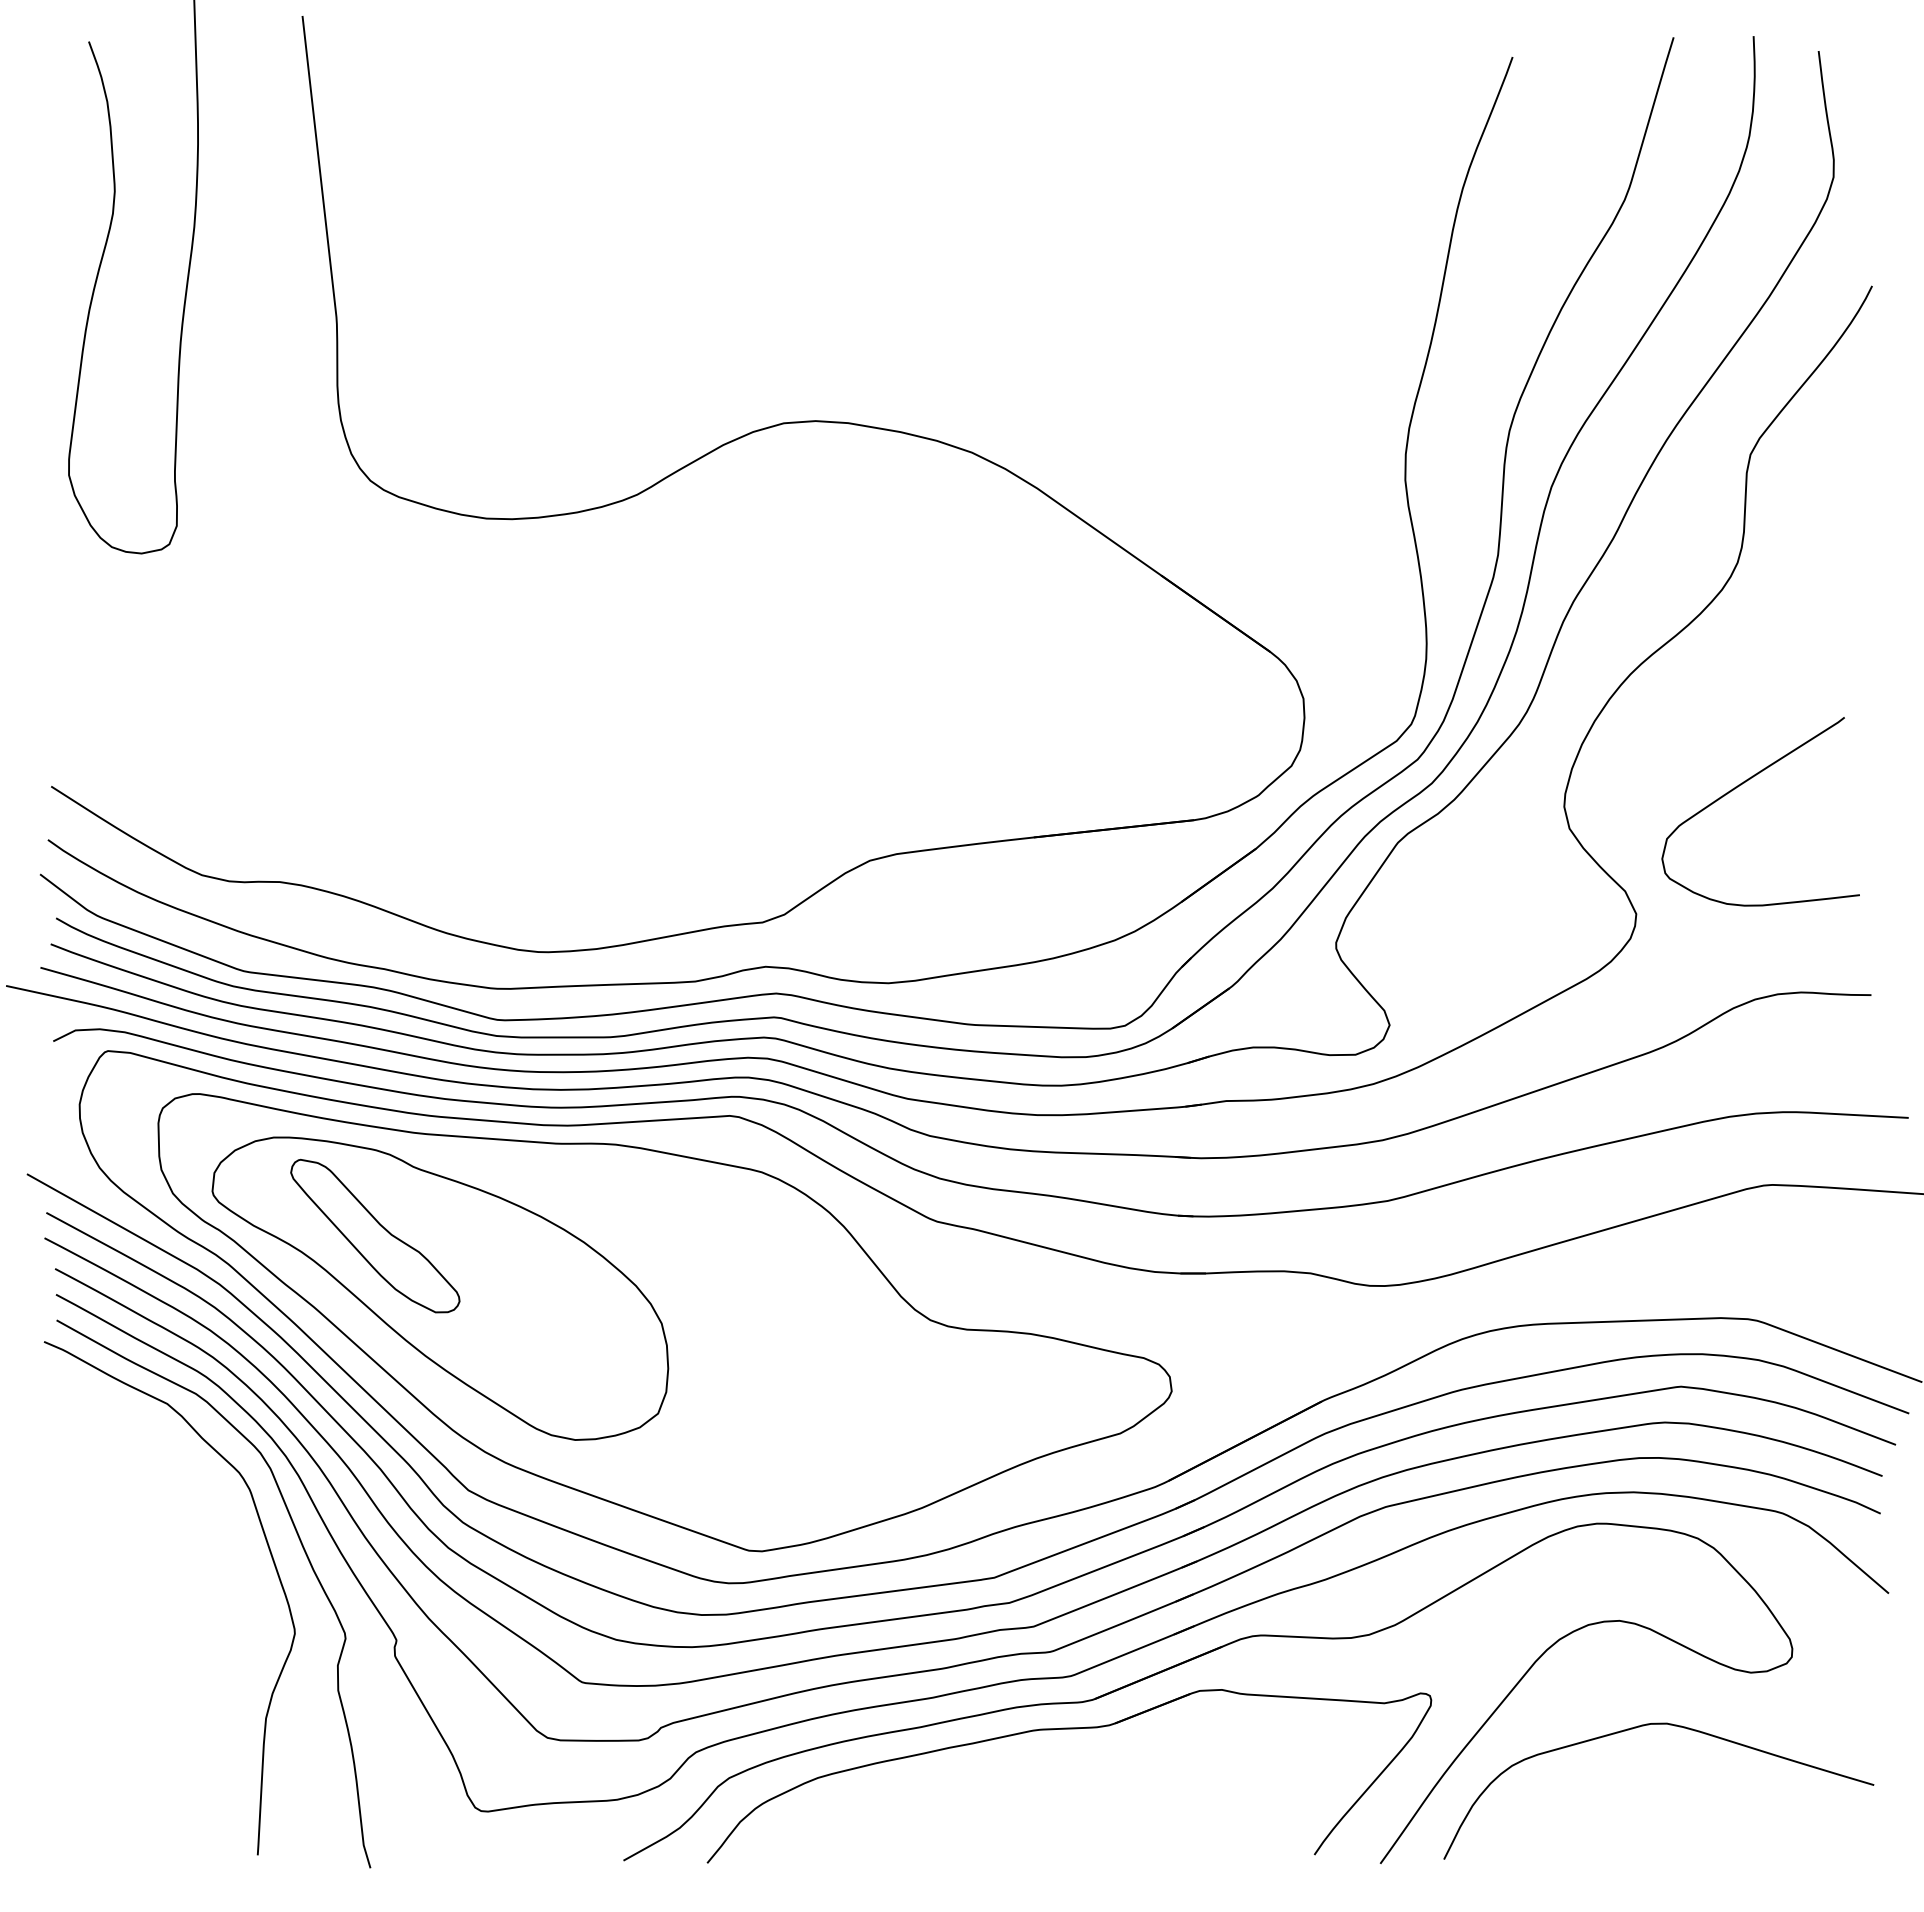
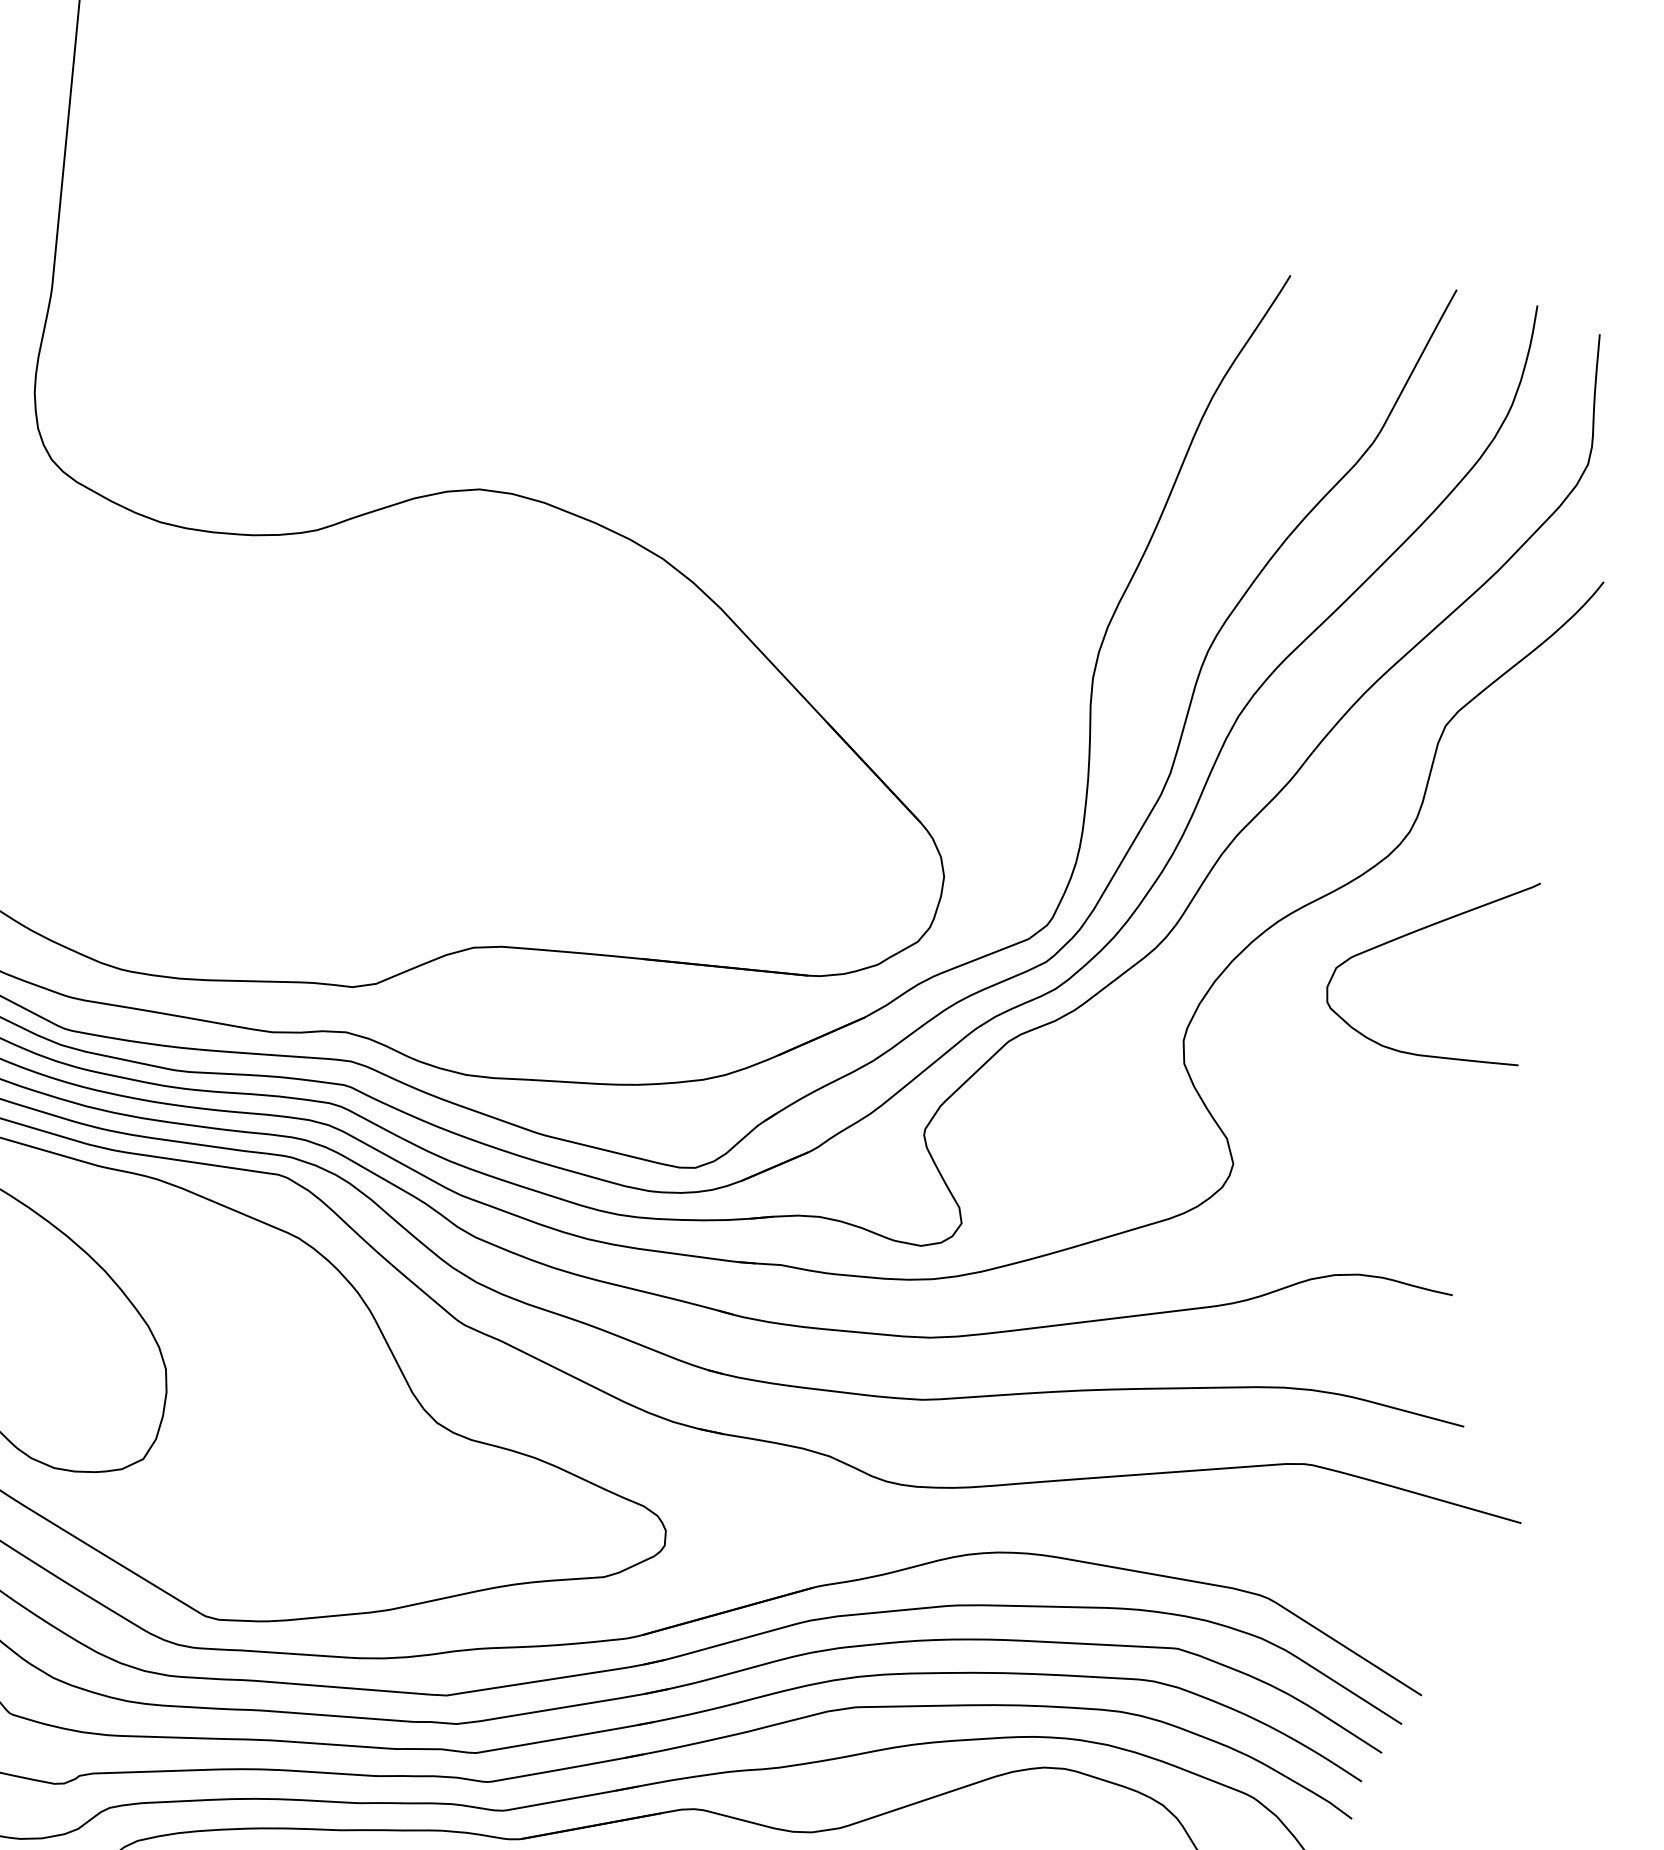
curve: (1741, 785) -> (1422, 929), moved

